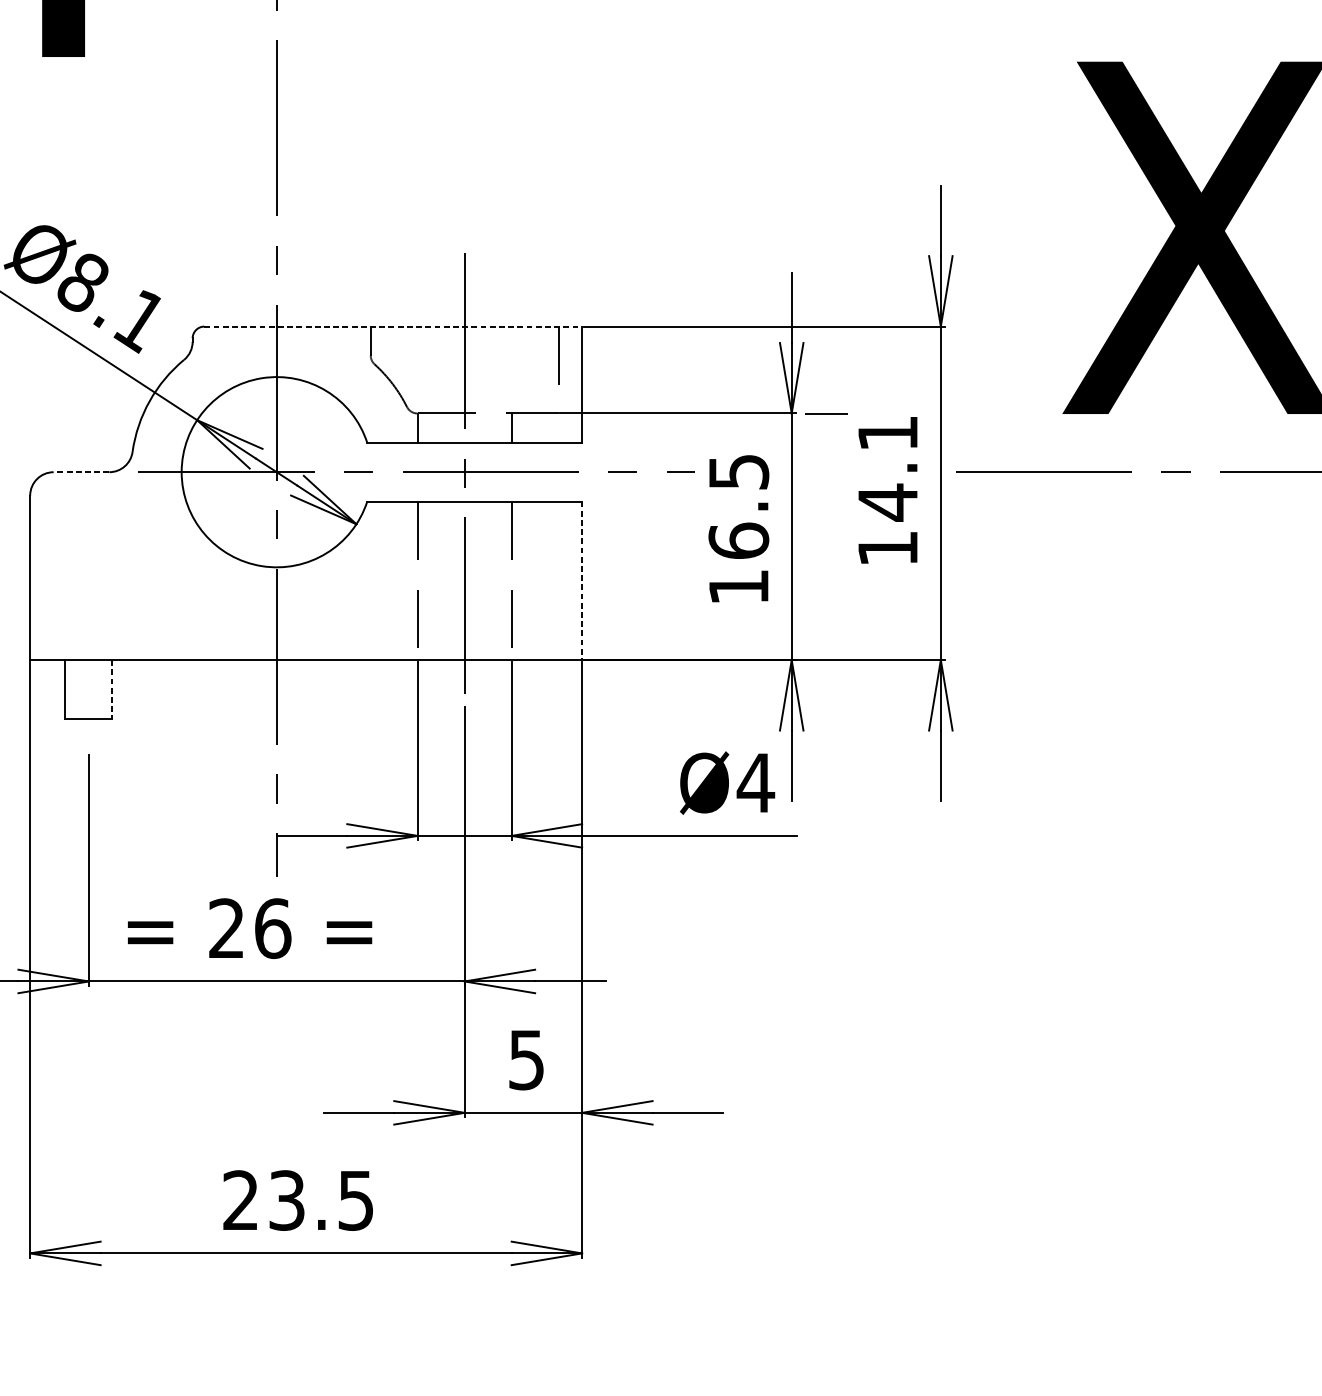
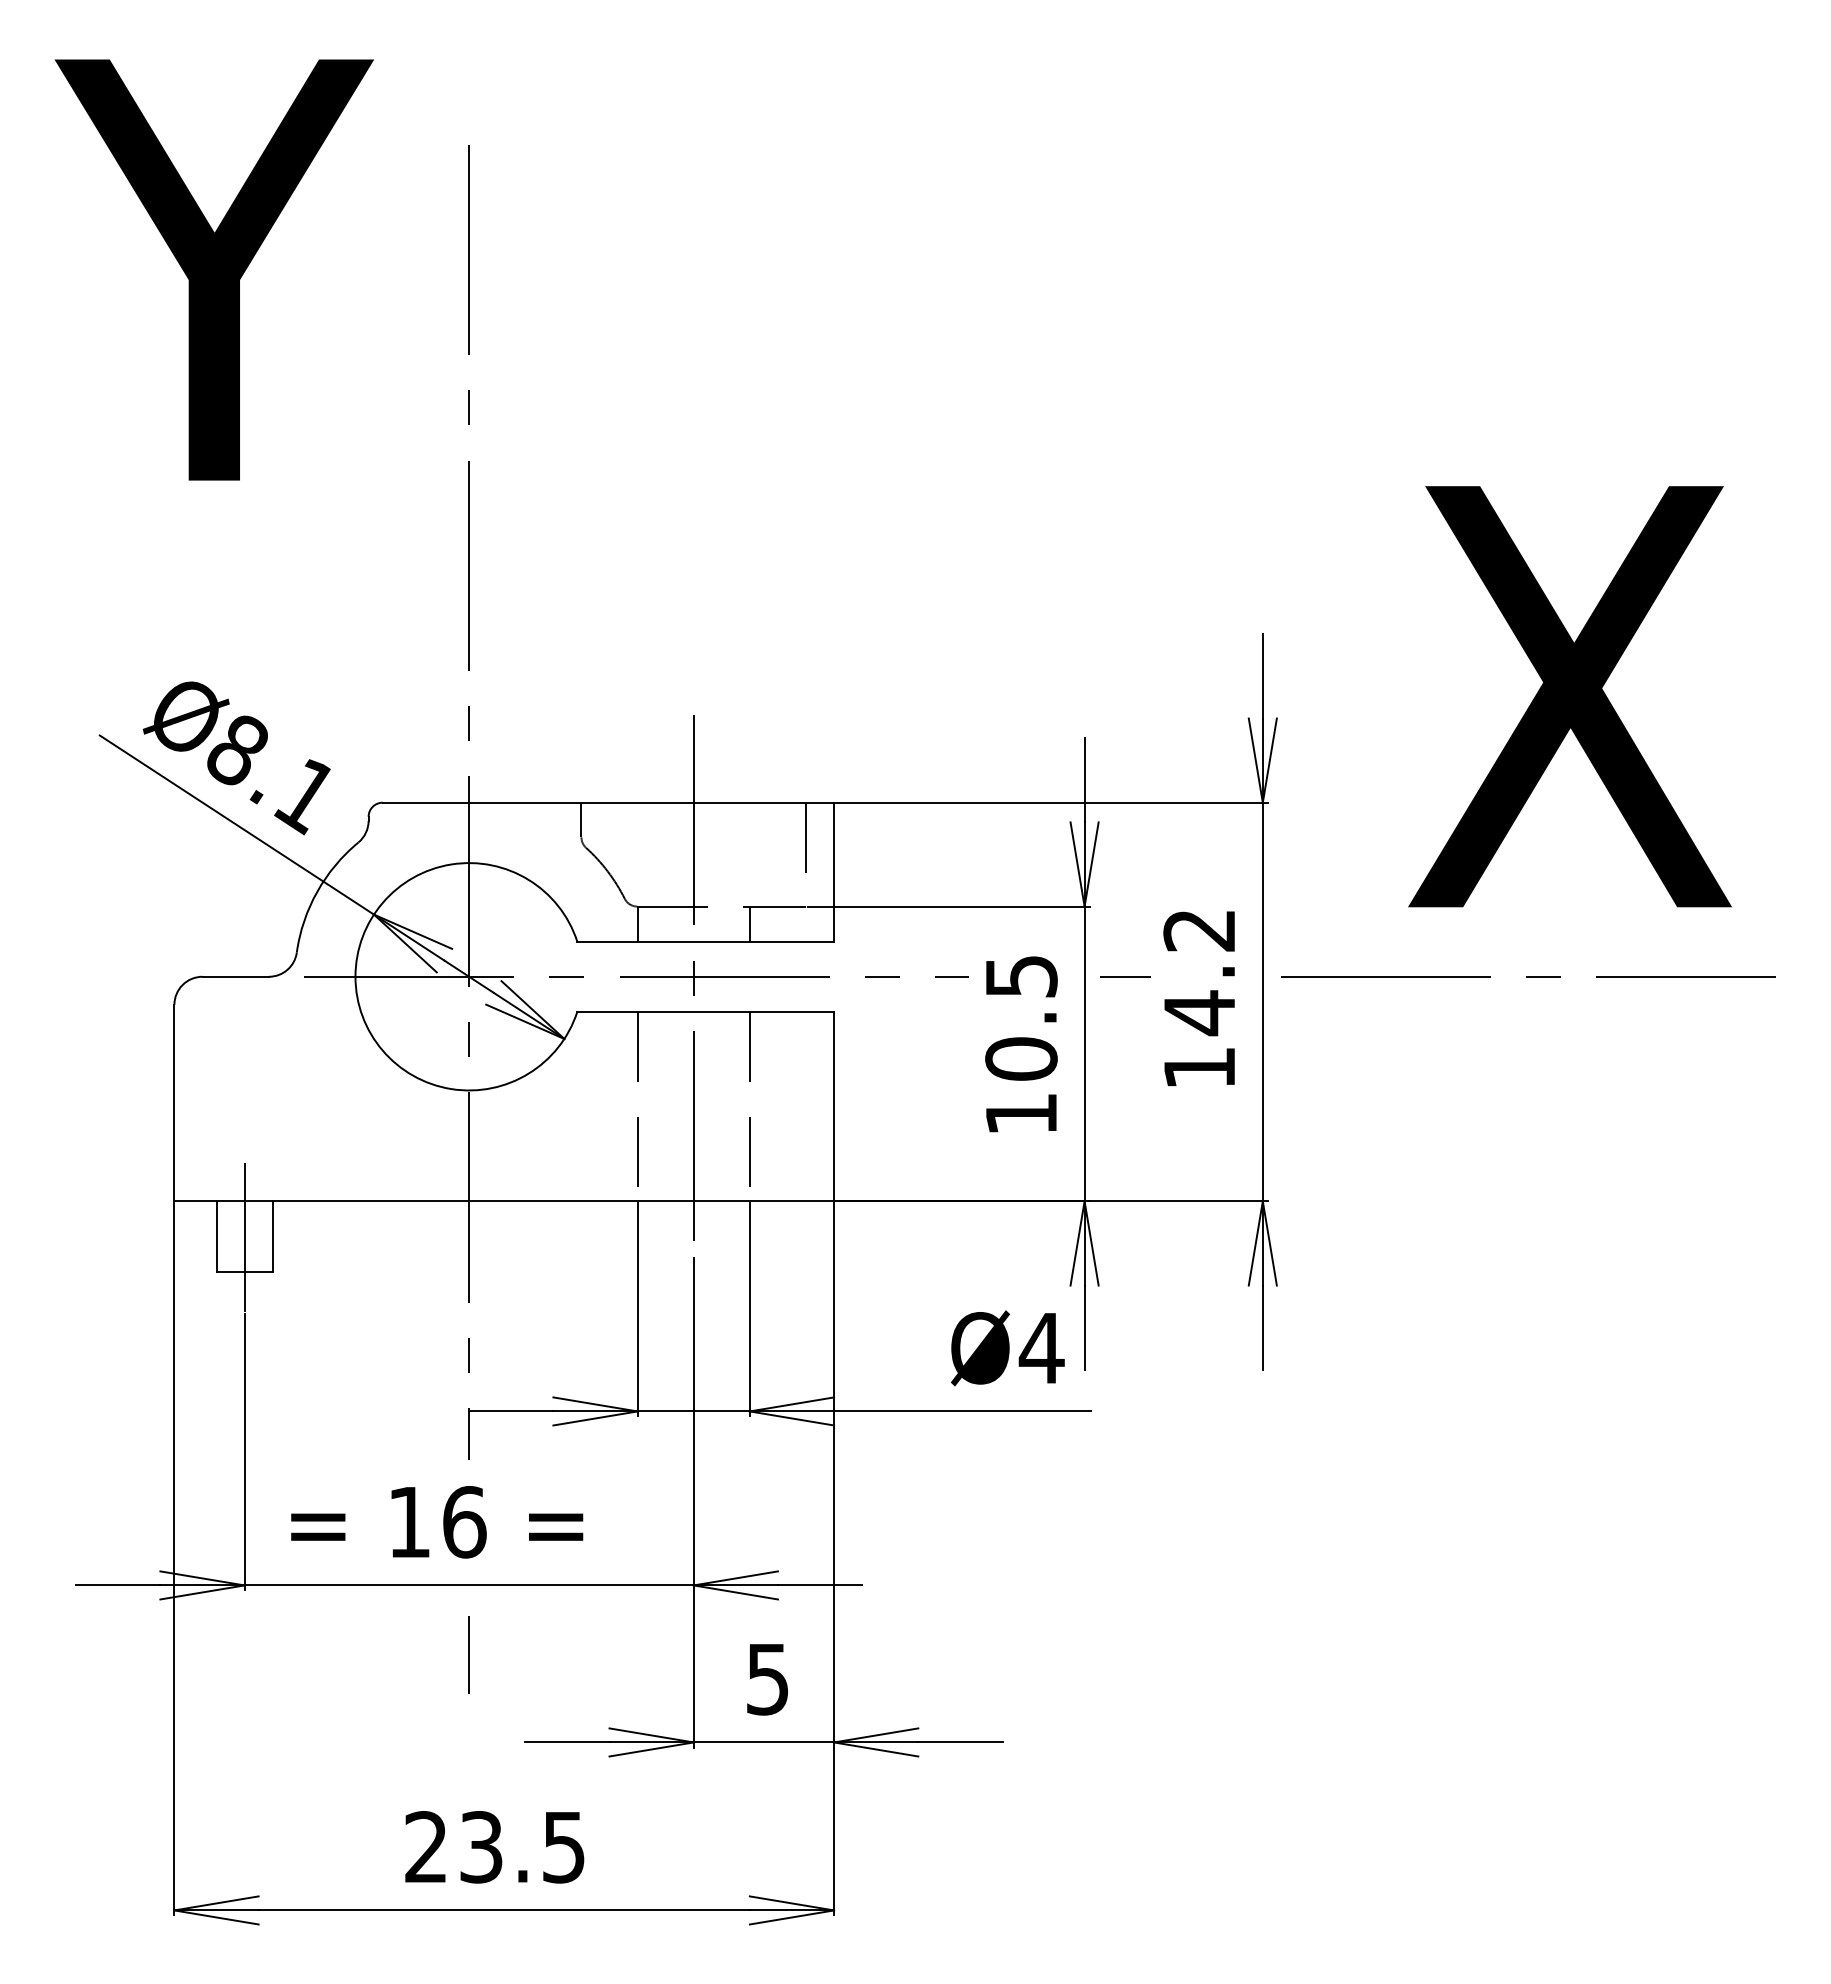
line: (393, 326) -> (608, 802), dashed -> solid
line: (825, 413) -> (1125, 976), moved
text: (887, 433) -> (1198, 930), 14.1 -> 14.2
line: (81, 471) -> (235, 976), dashed -> solid
text: (738, 540) -> (1021, 1058), 16.5 -> 10.5
line: (582, 580) -> (834, 1106), dashed -> solid
line: (112, 689) -> (272, 1236), dashed -> solid
line: (88, 690) -> (244, 1237), added
text: (226, 927) -> (408, 1521), 26 -> 16
line: (276, 1039) -> (468, 1654), added

